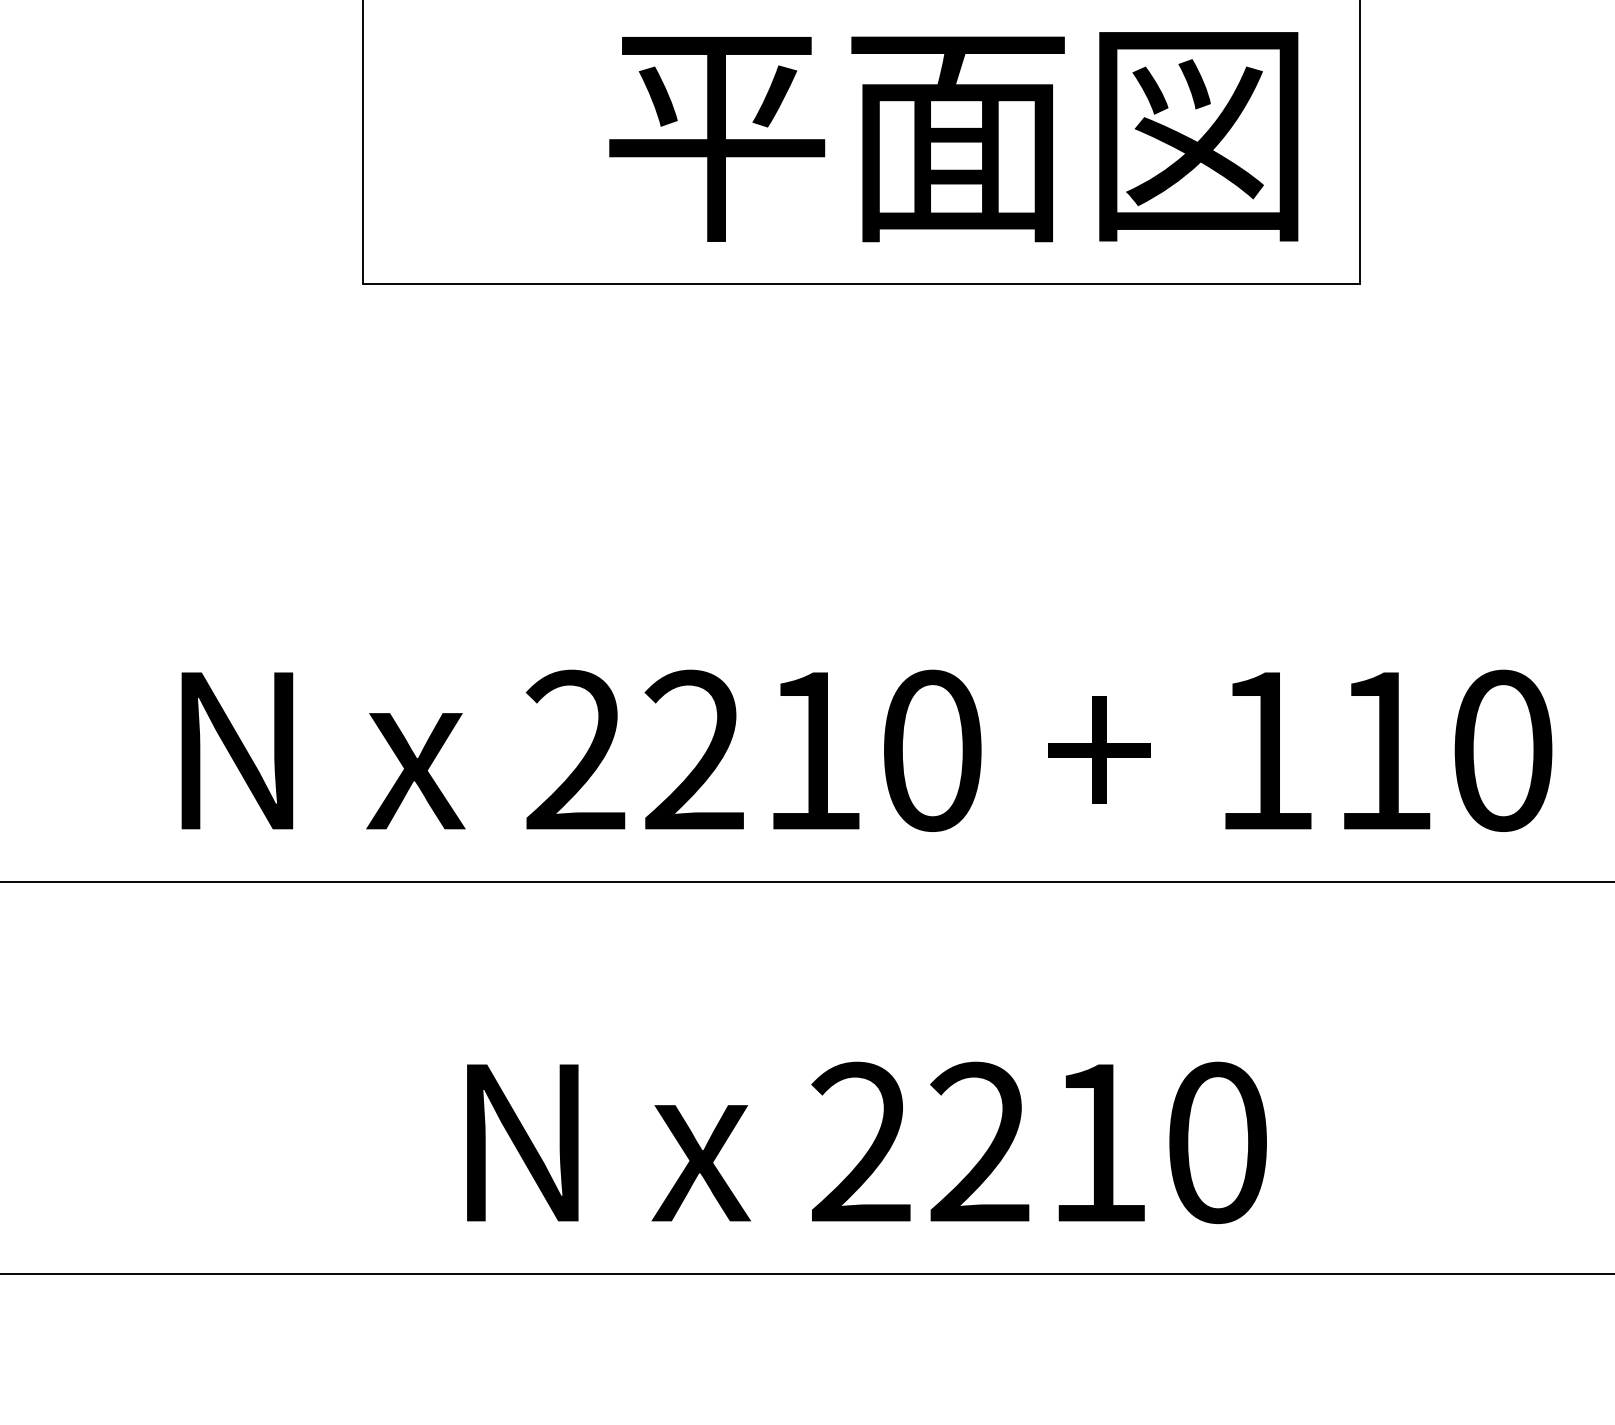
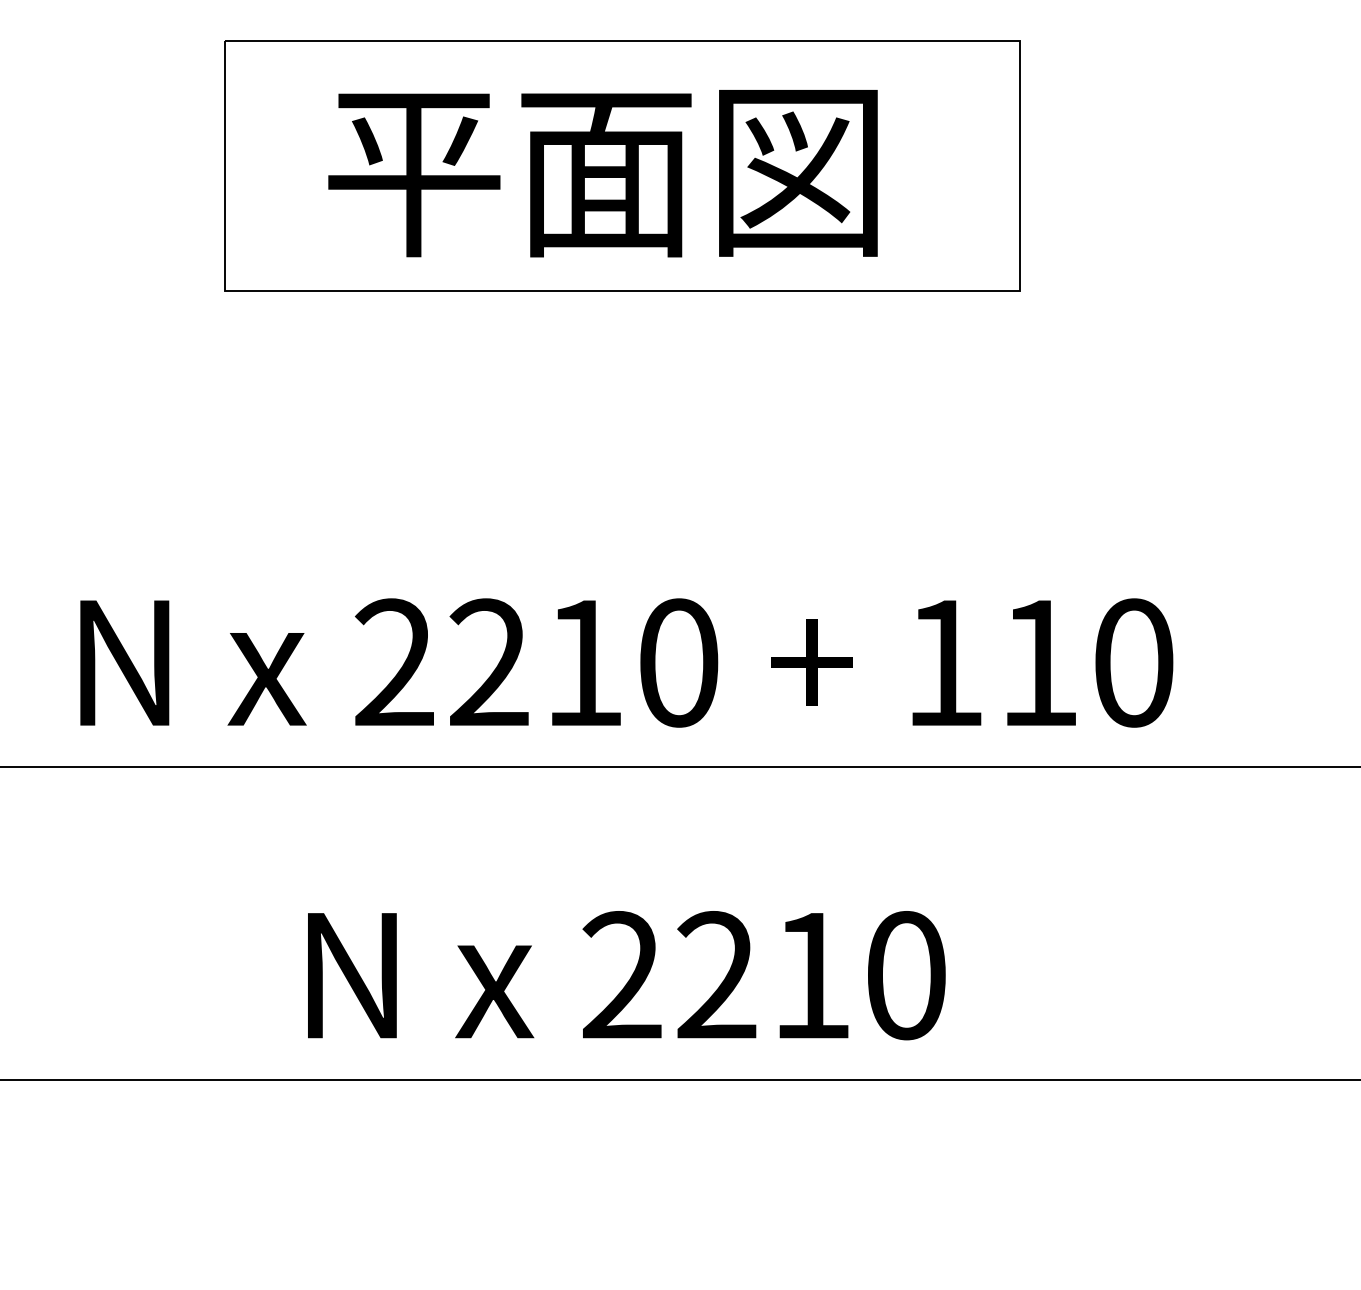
text: (953, 136) -> (602, 173), moved

